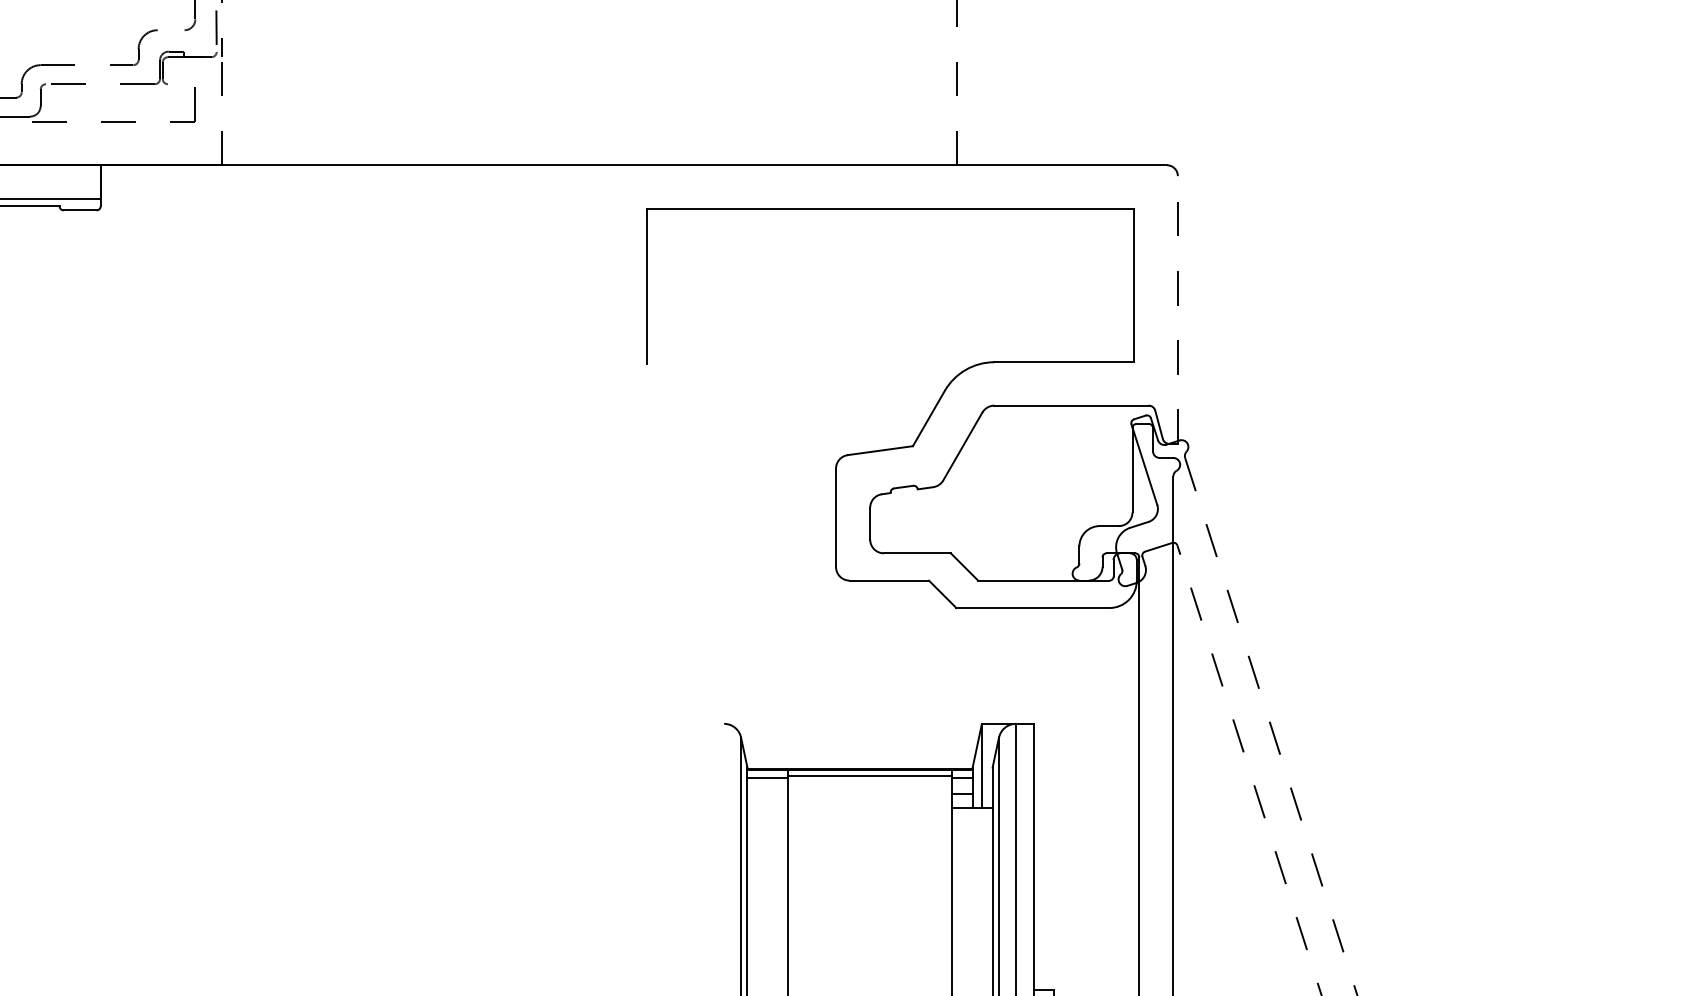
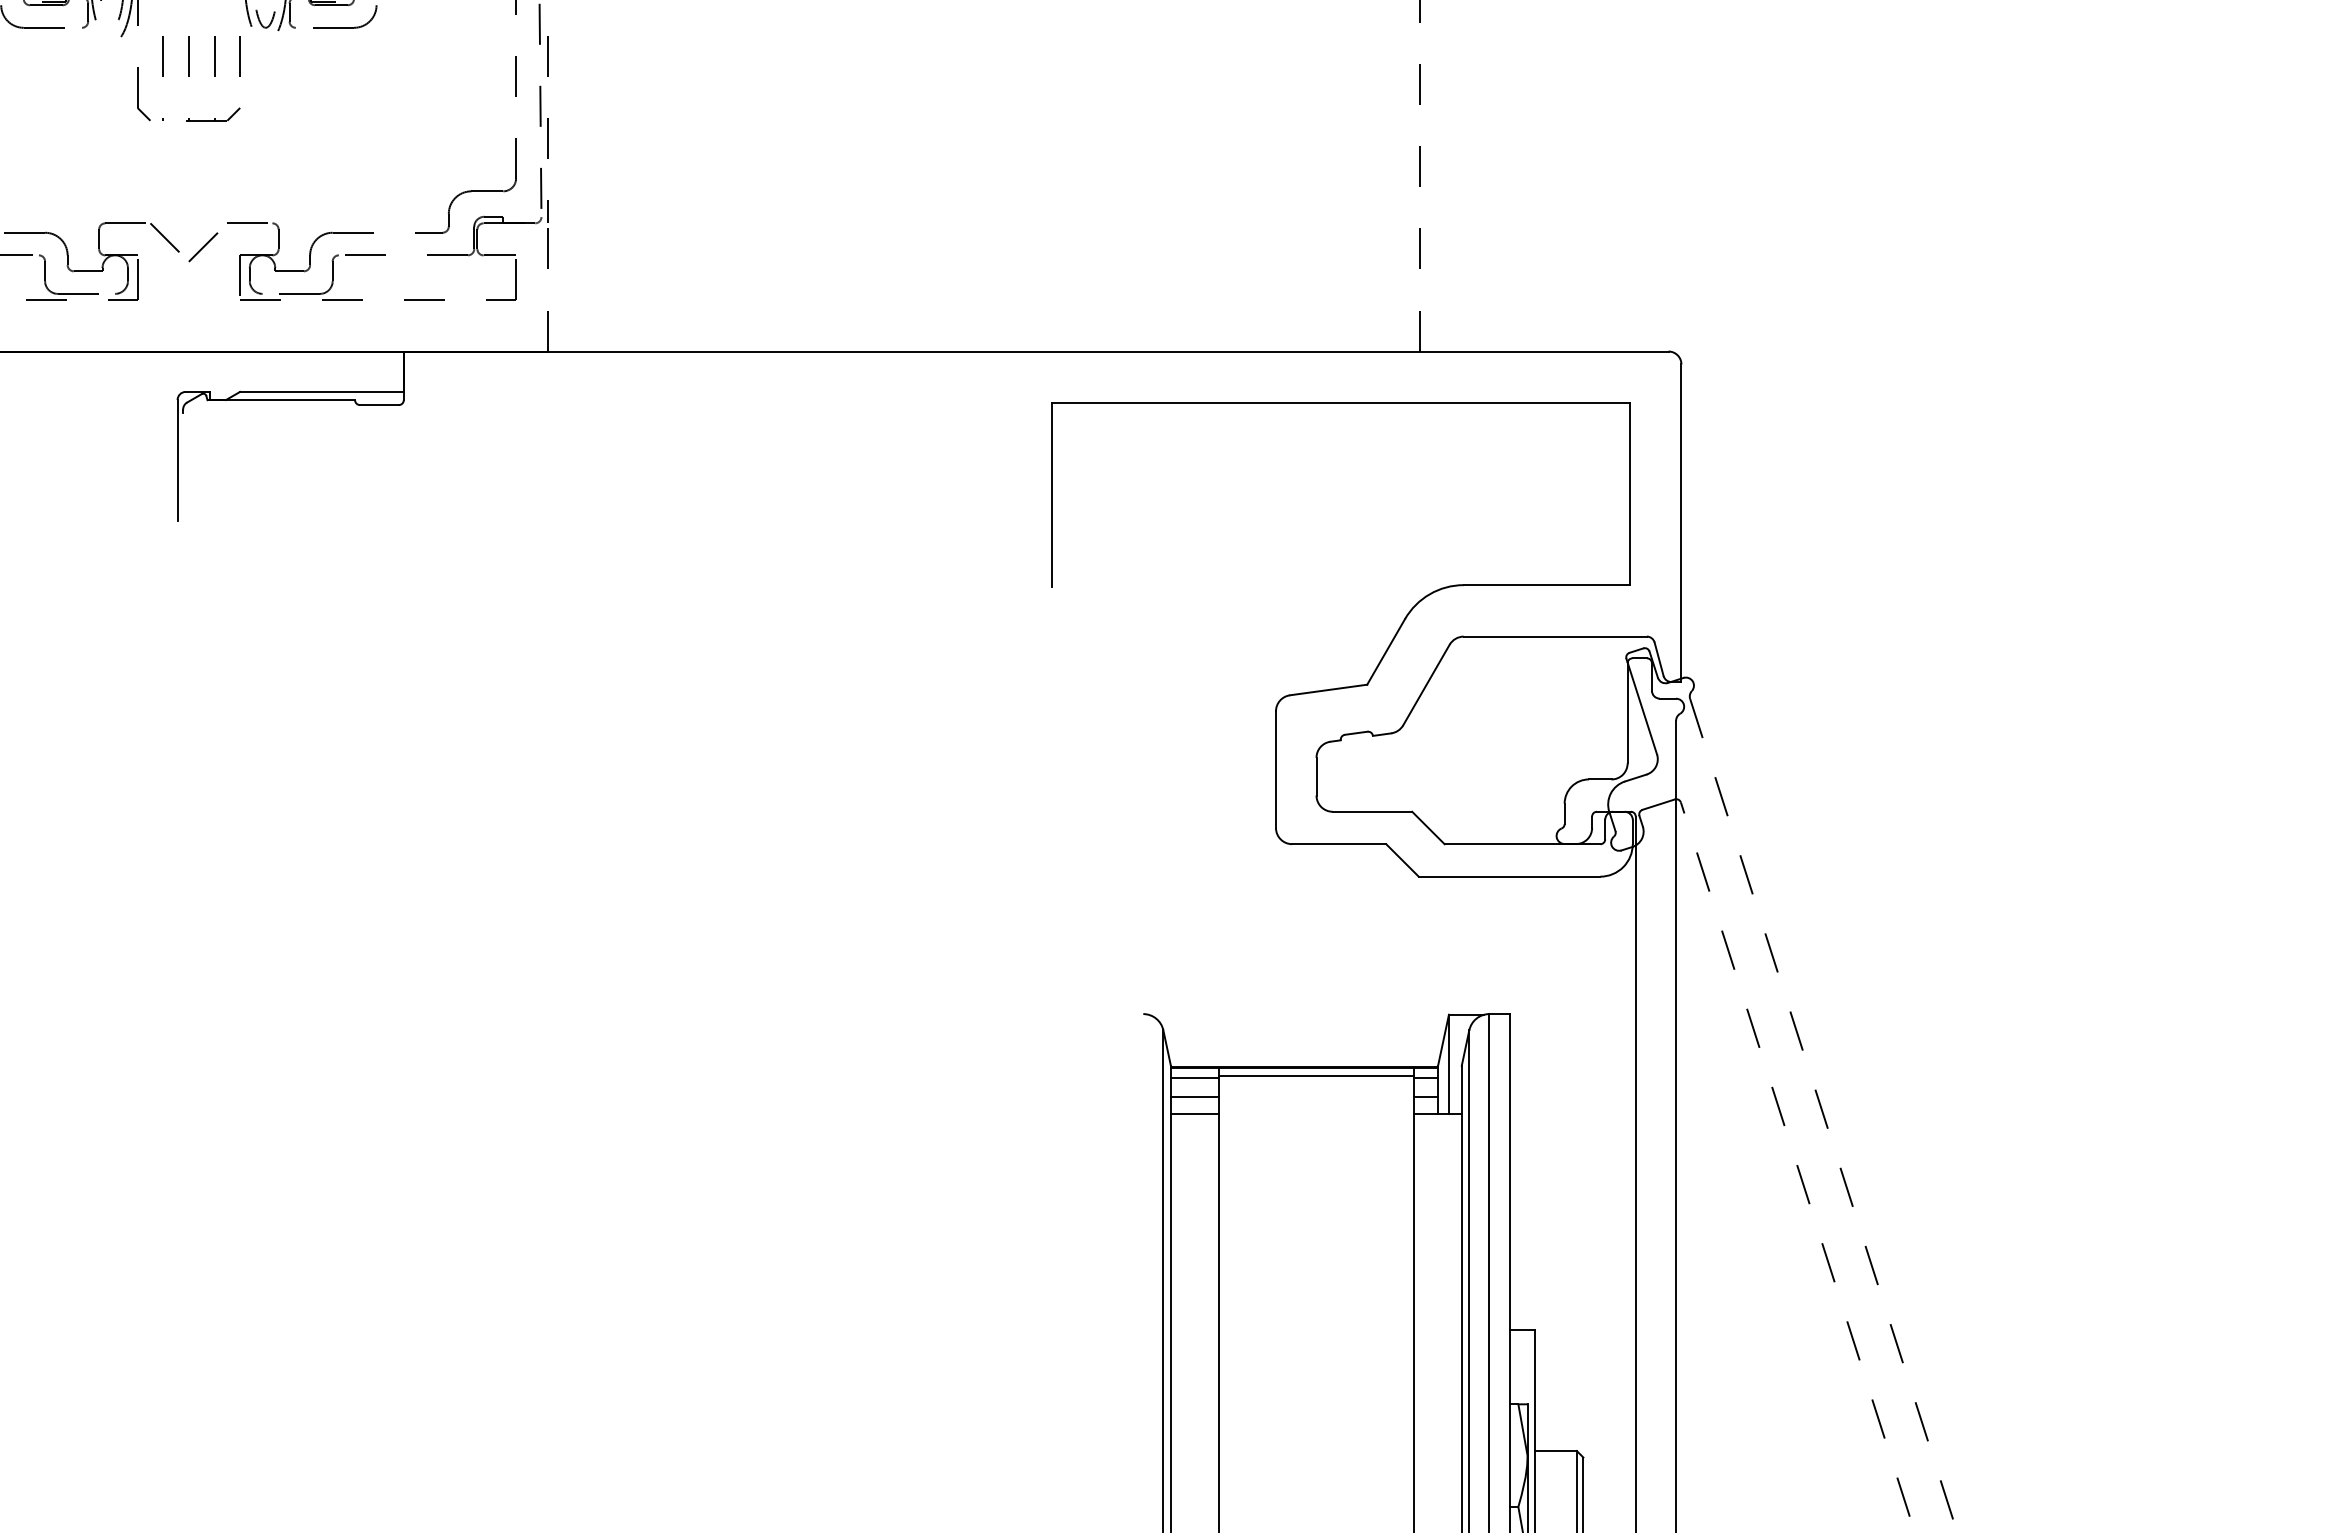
line: (171, 30) -> (487, 191), added
line: (181, 84) -> (499, 255), added
line: (1177, 310) -> (1681, 523), dashed -> solid
line: (767, 794) -> (1194, 1097), added
line: (767, 808) -> (1194, 1114), added

